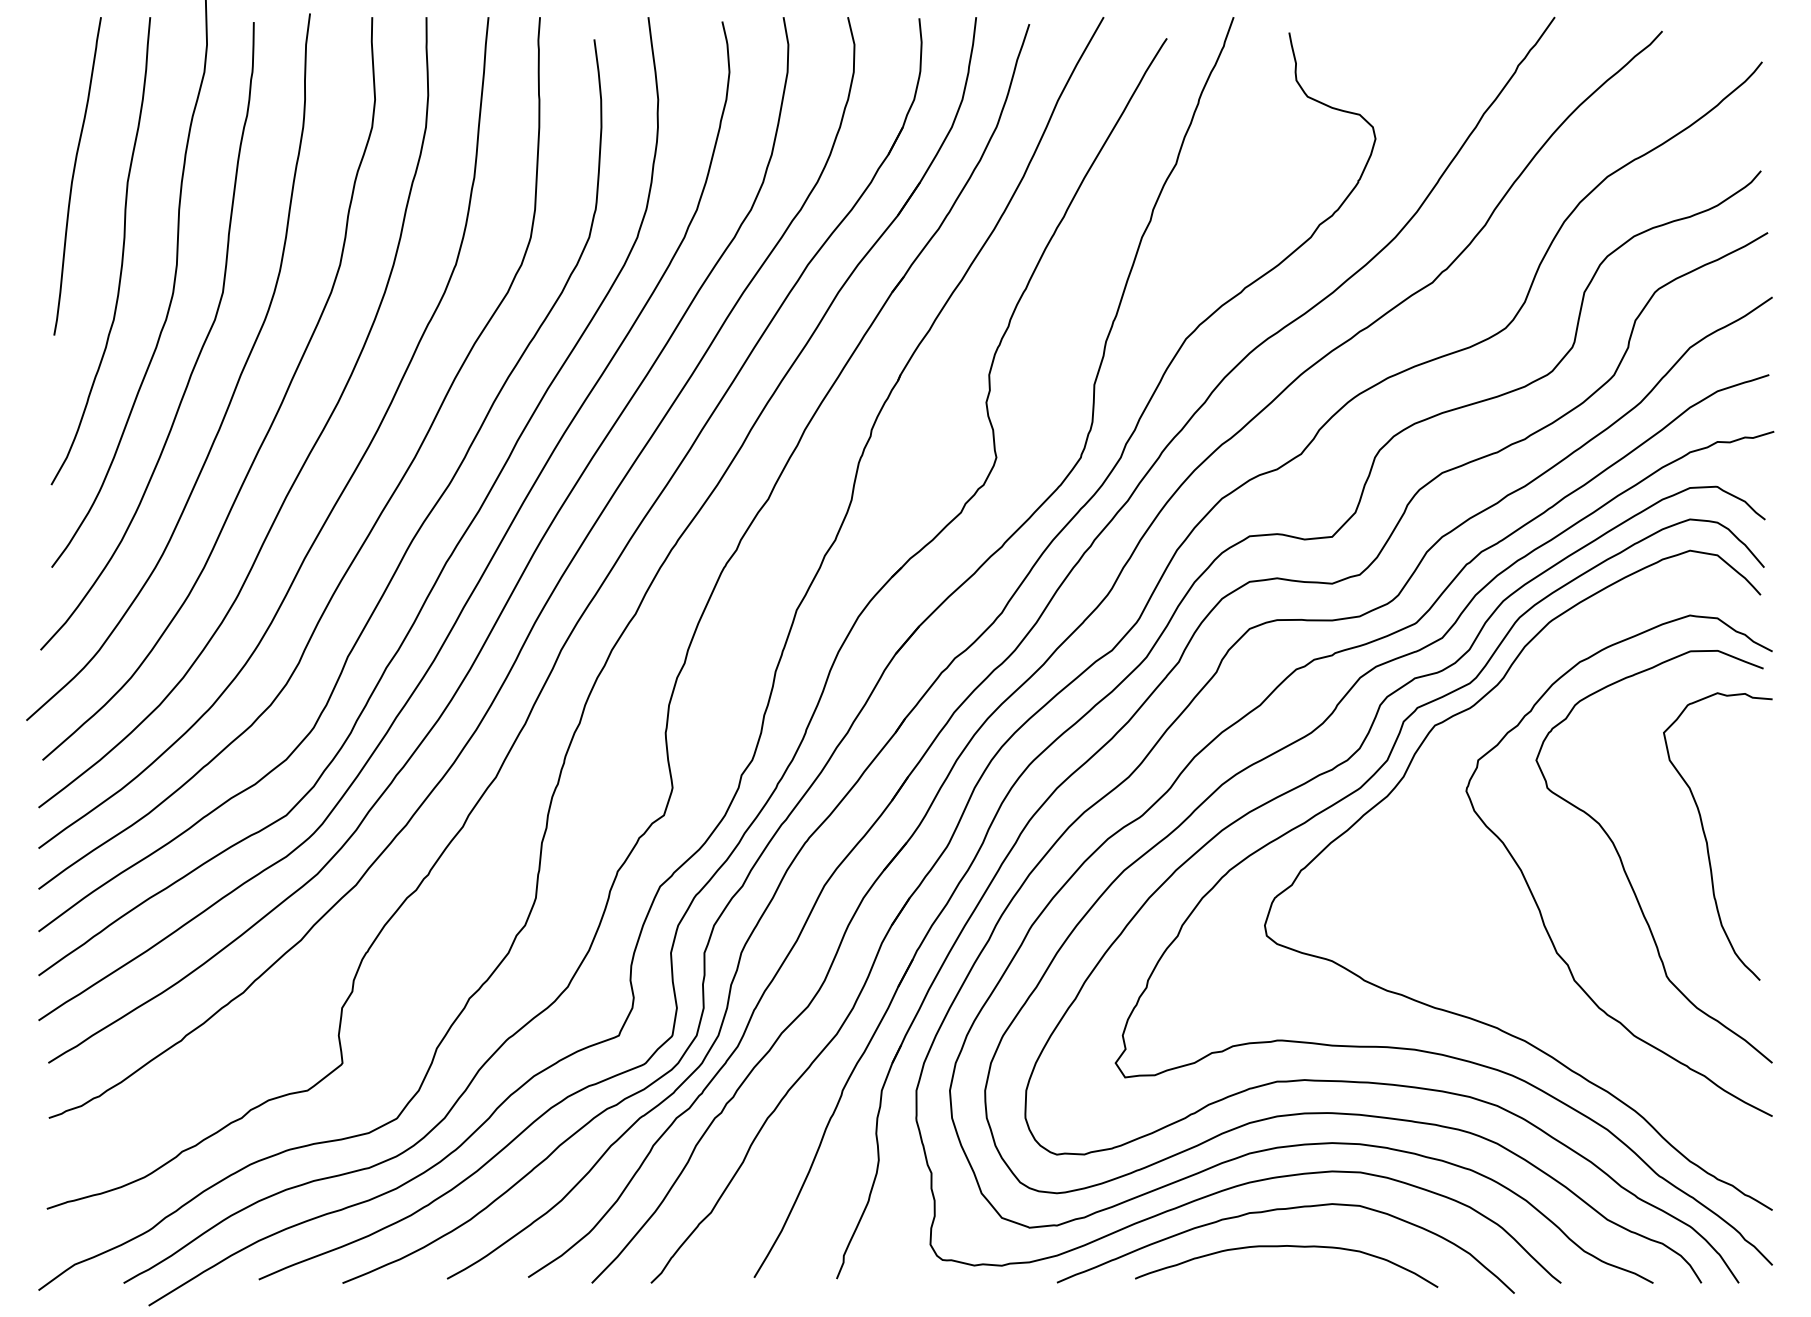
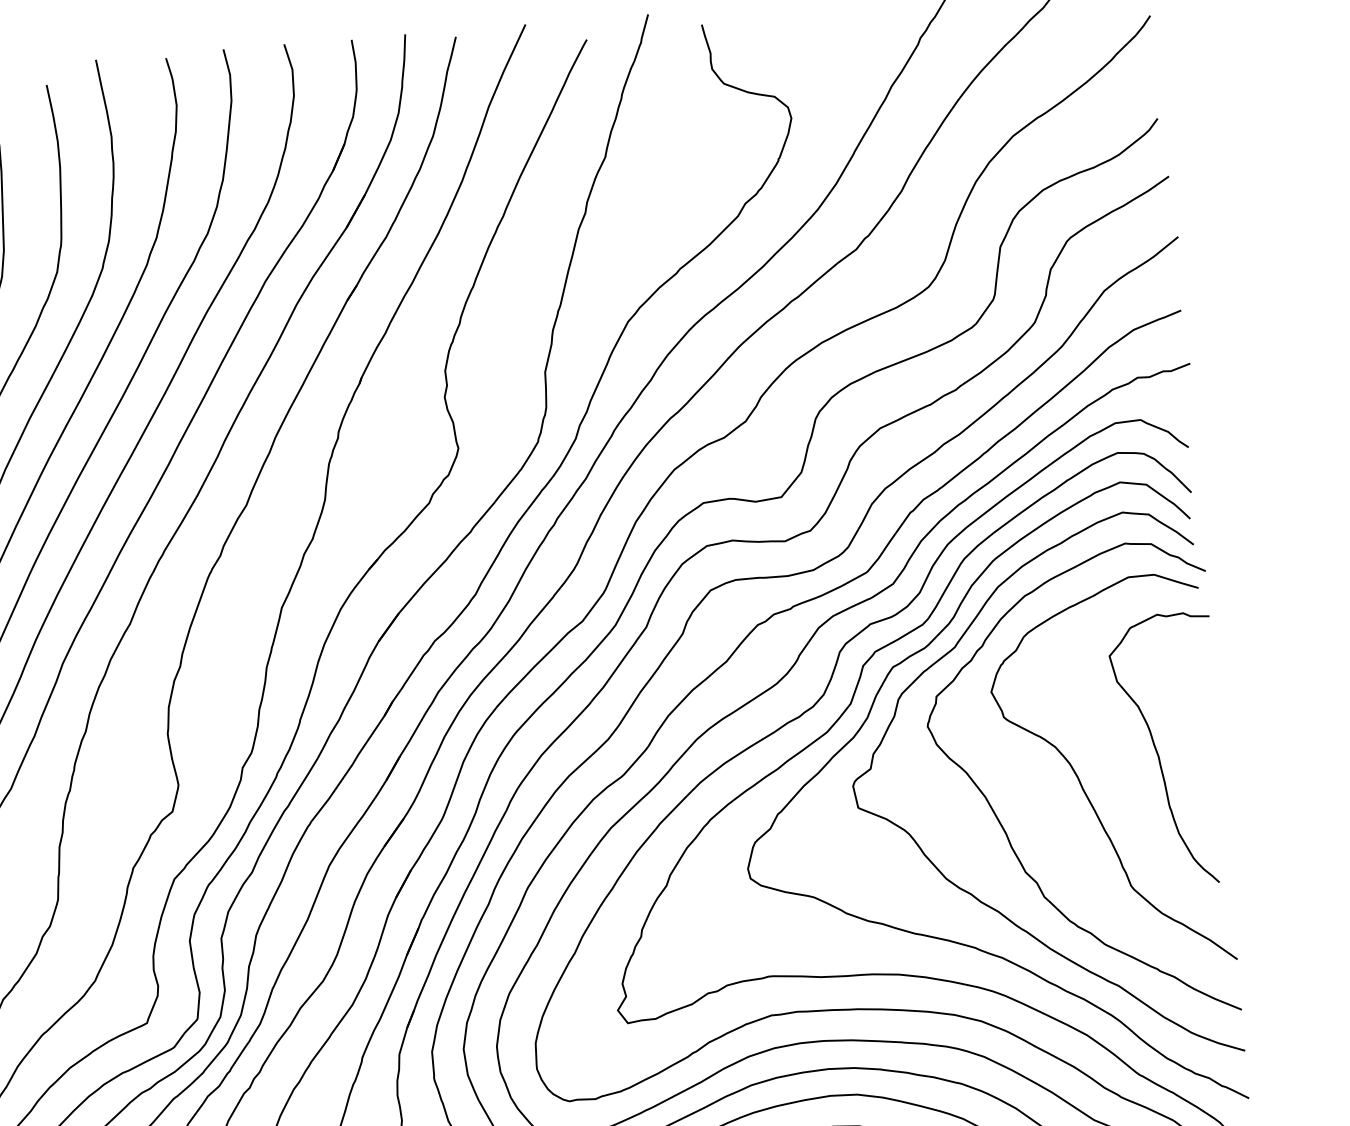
curve: (1498, 970) -> (971, 893), added

